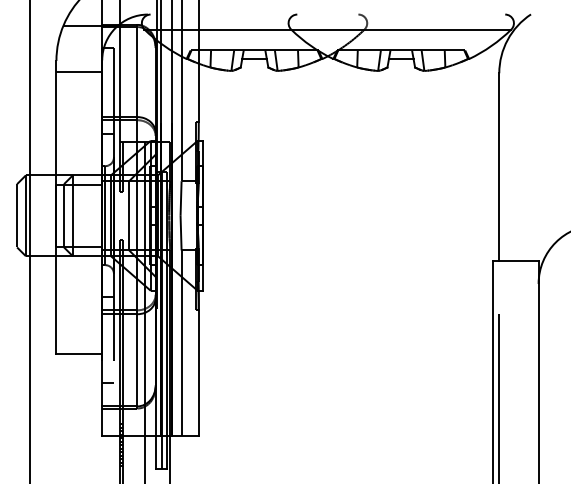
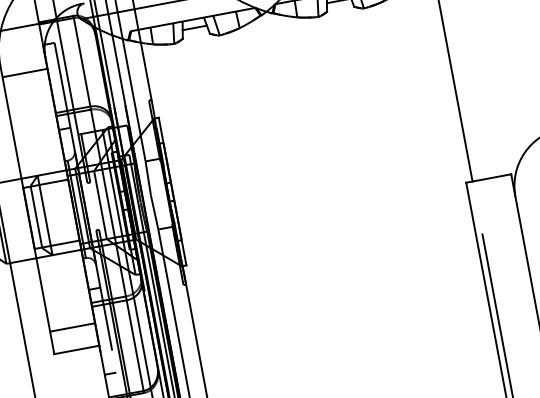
line: (79, 330) -> (72, 326), added

